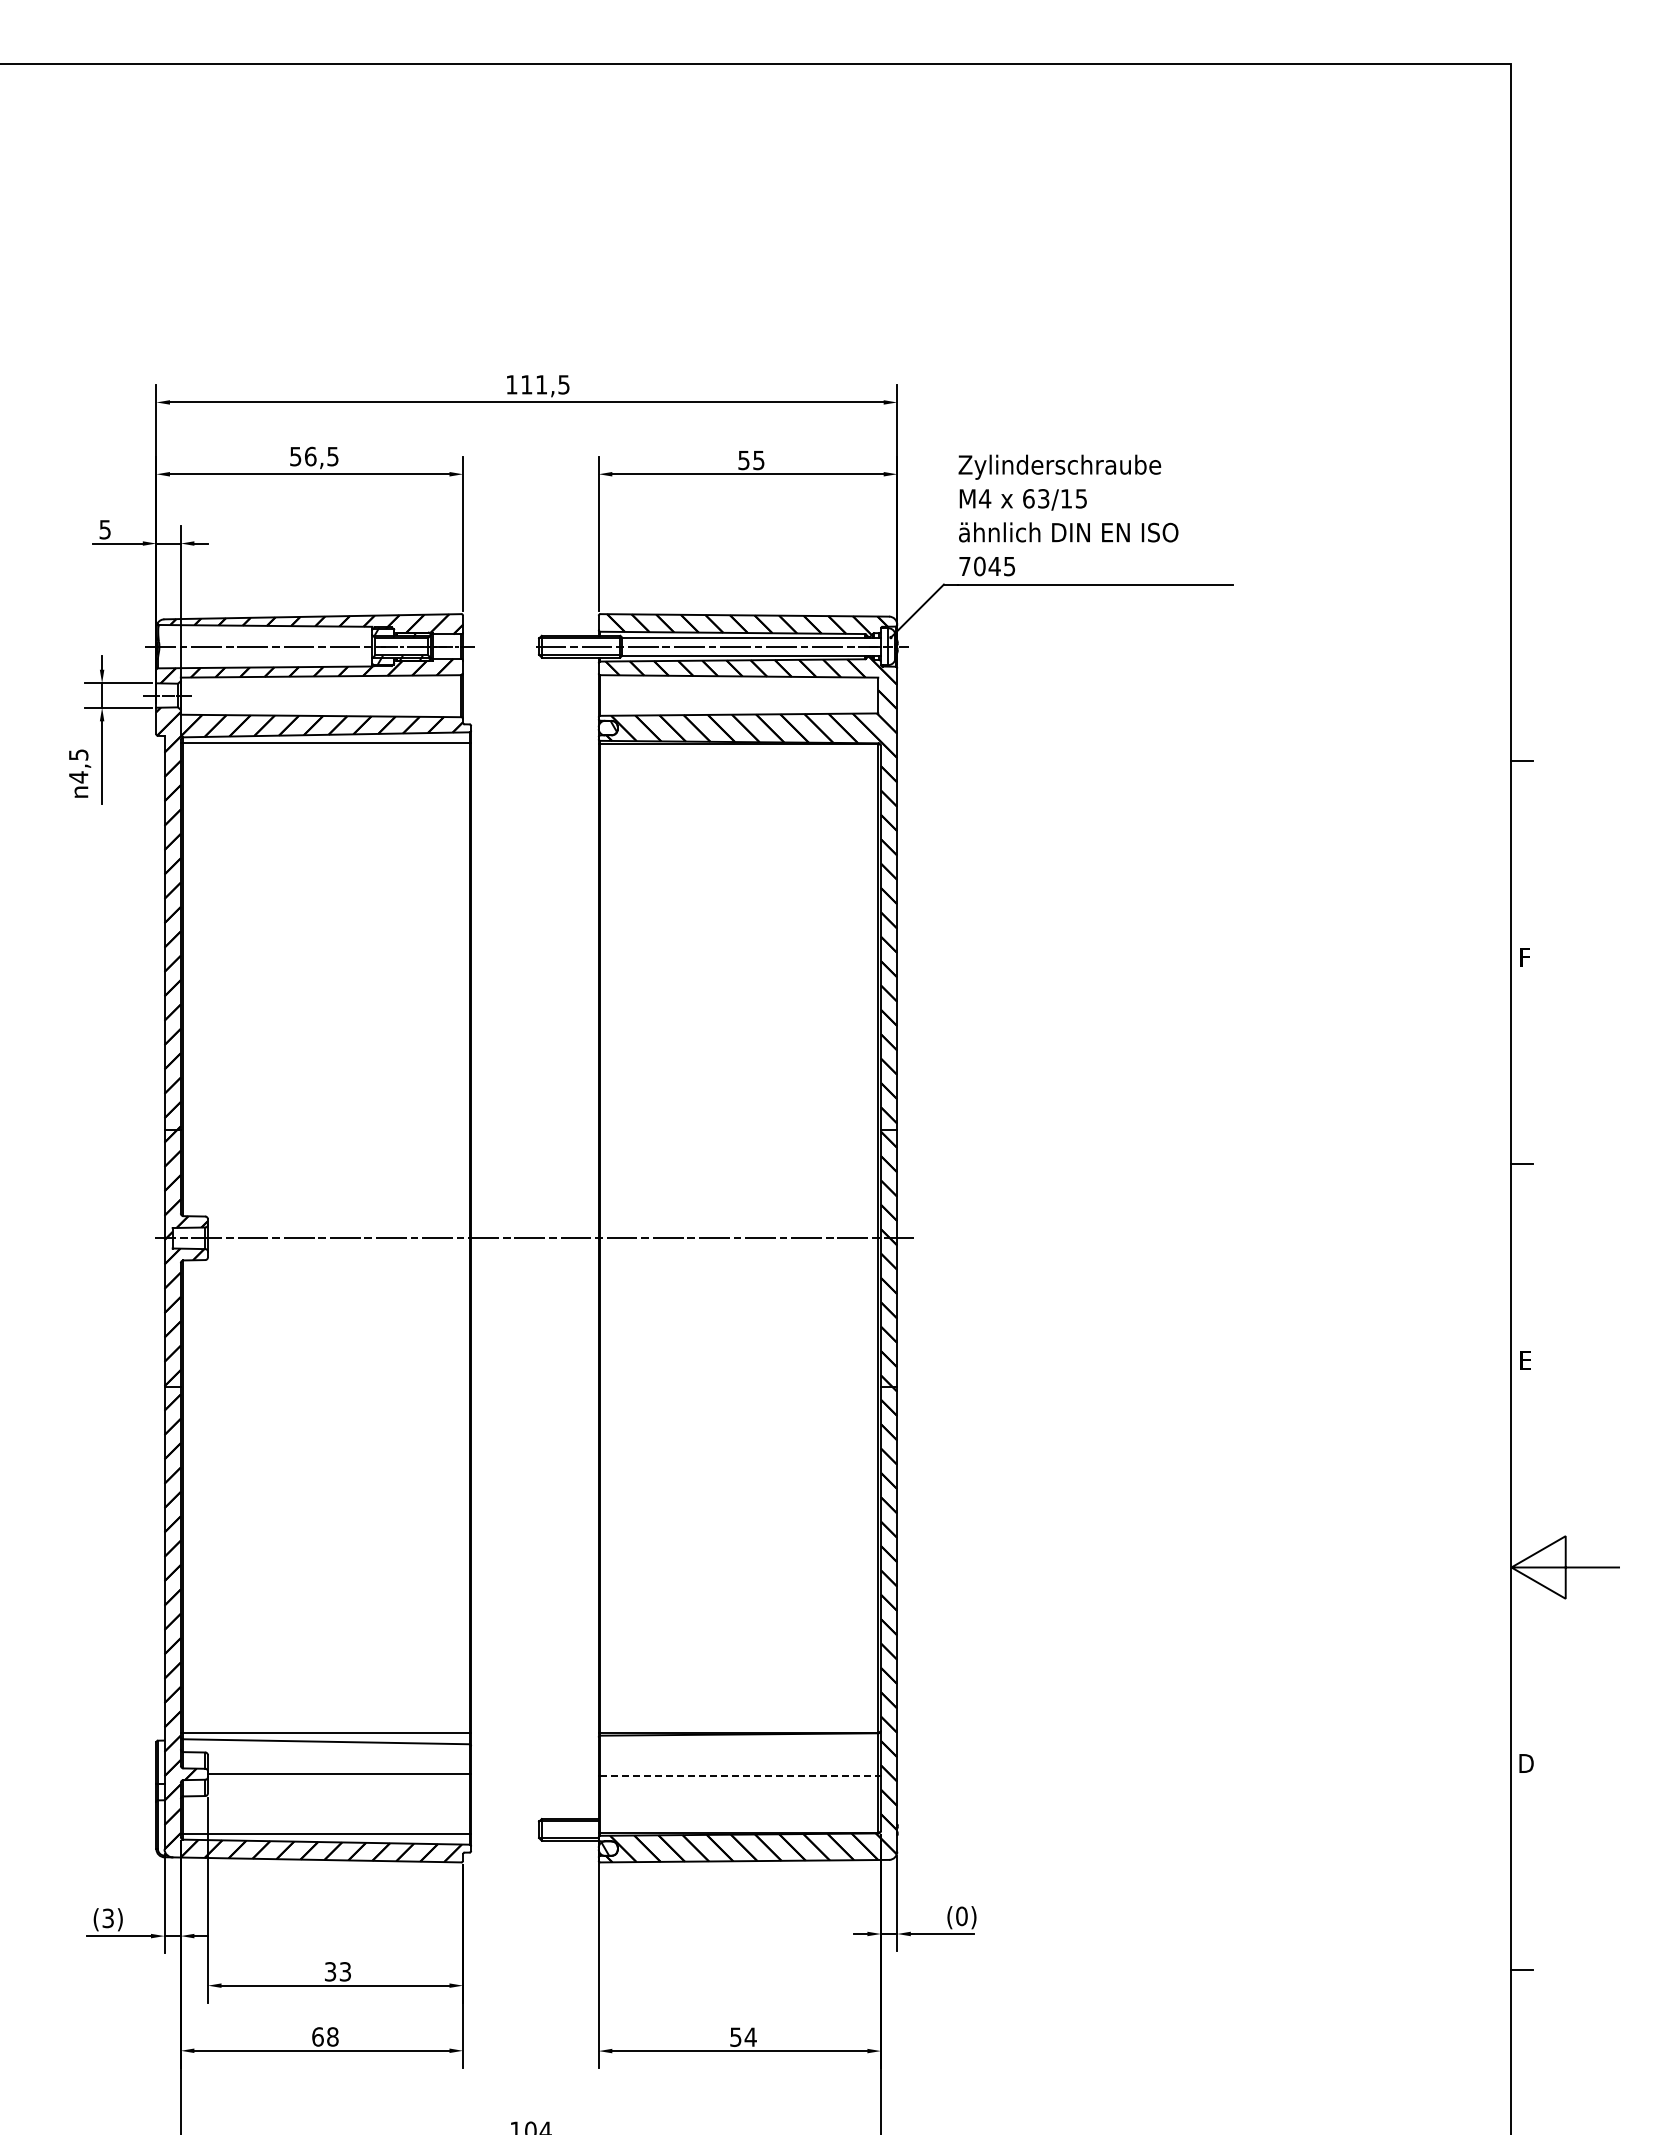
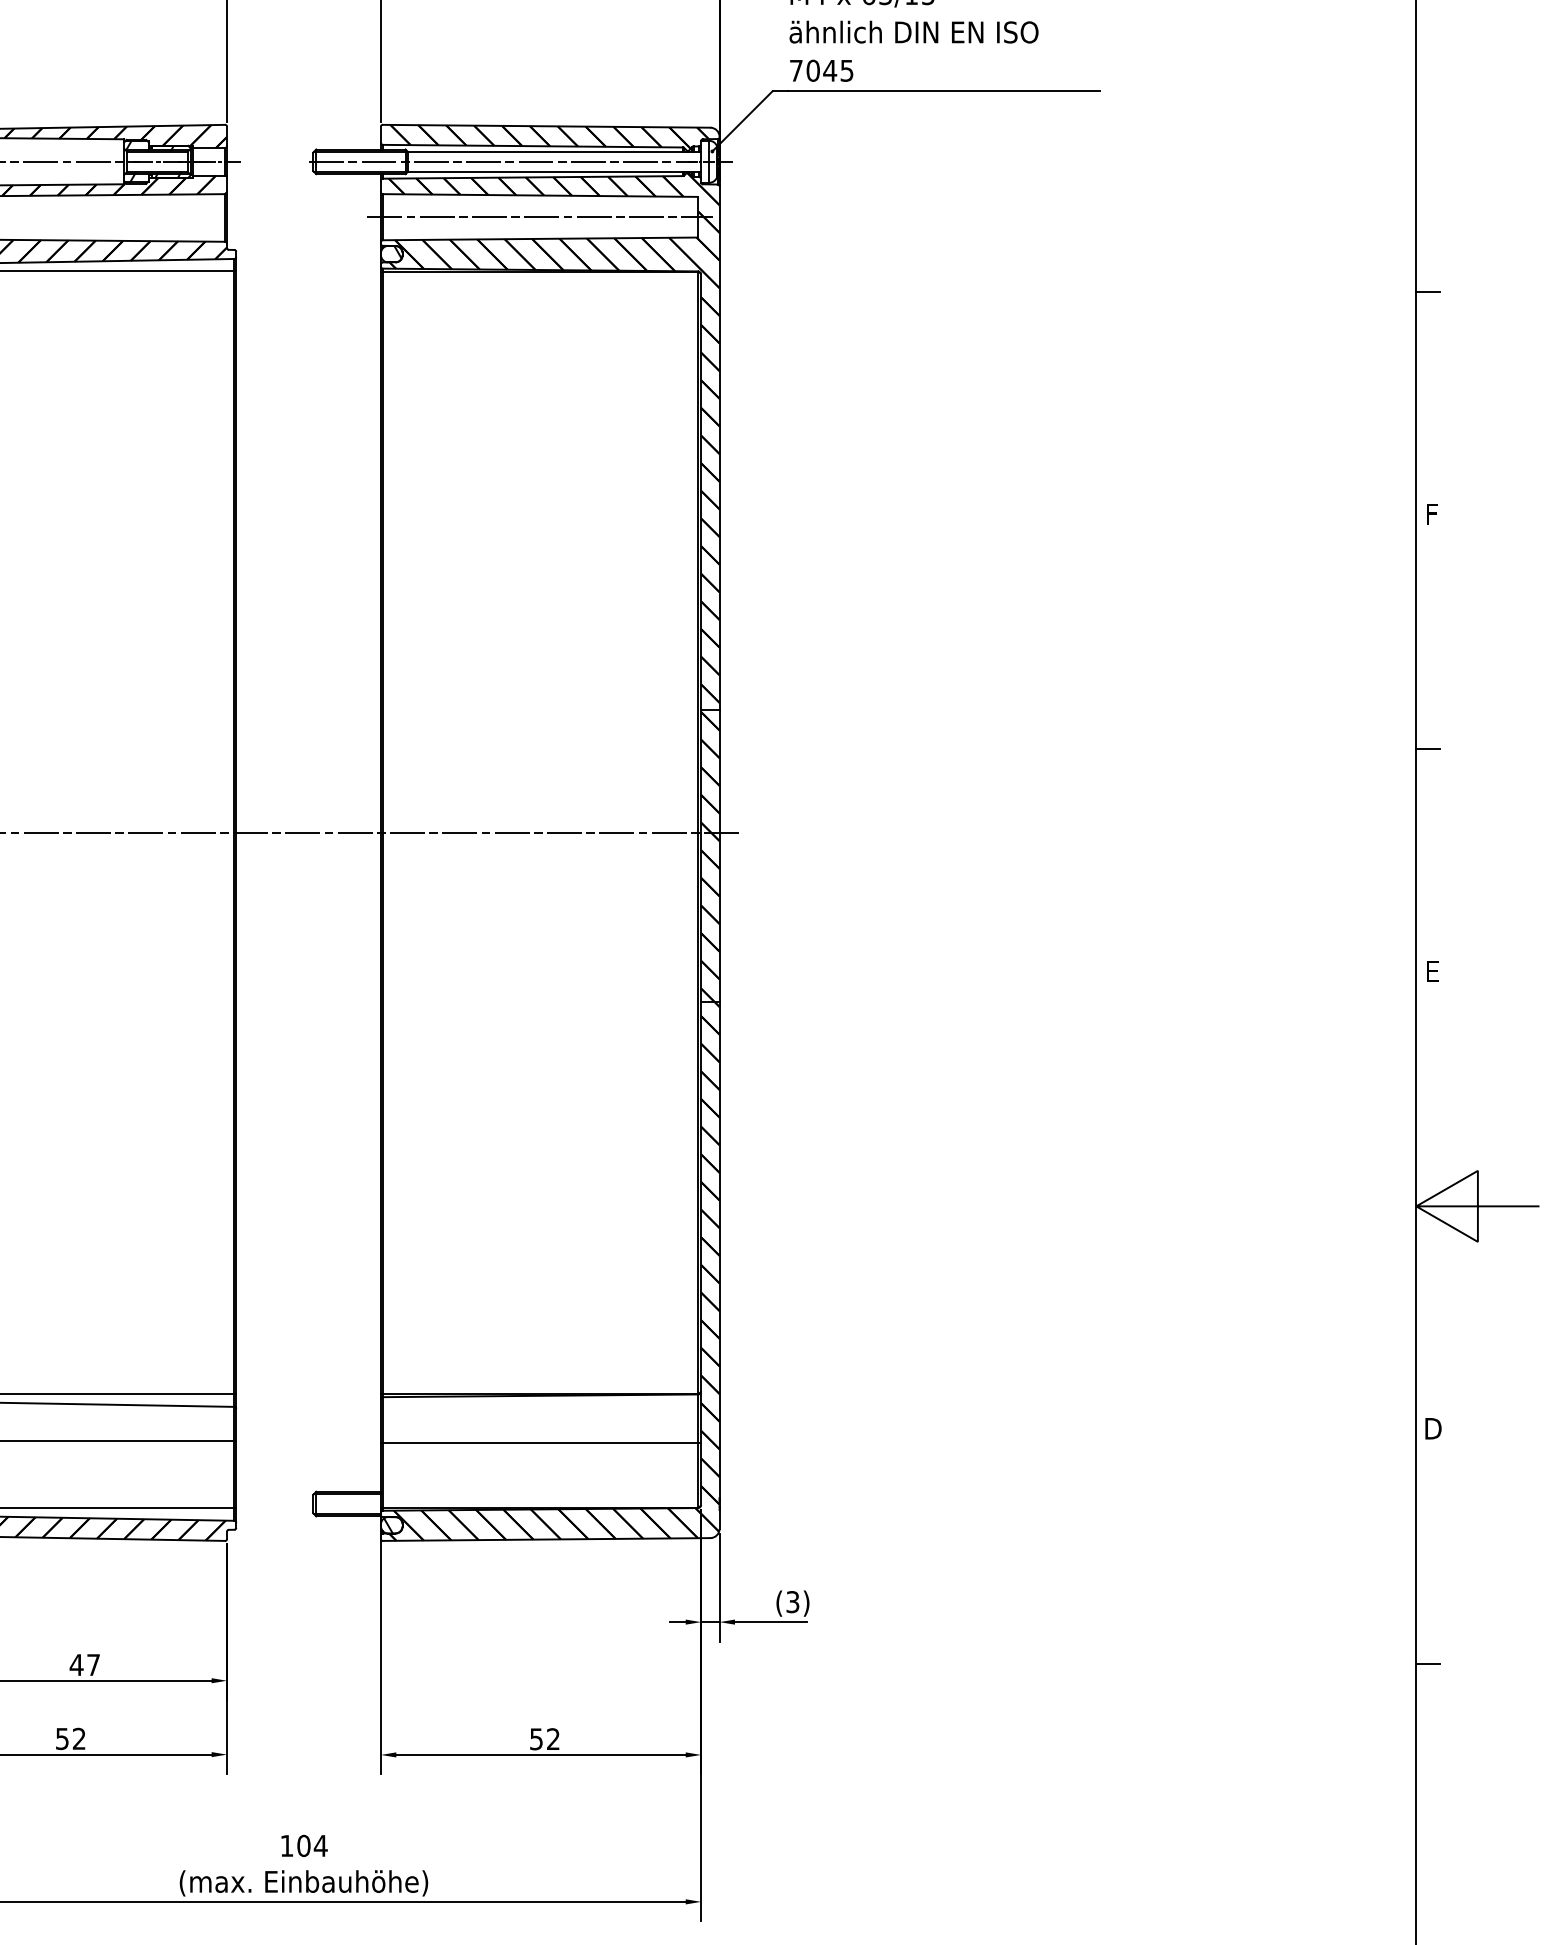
line: (738, 695) -> (539, 217), added
line: (739, 1776) -> (540, 1443), dashed -> solid
text: (961, 1916) -> (792, 1602), (0) -> (3)
text: (337, 1971) -> (84, 1664), 33 -> 47
text: (325, 2036) -> (70, 1738), 68 -> 52
text: (750, 2036) -> (553, 1738), 54 -> 52

